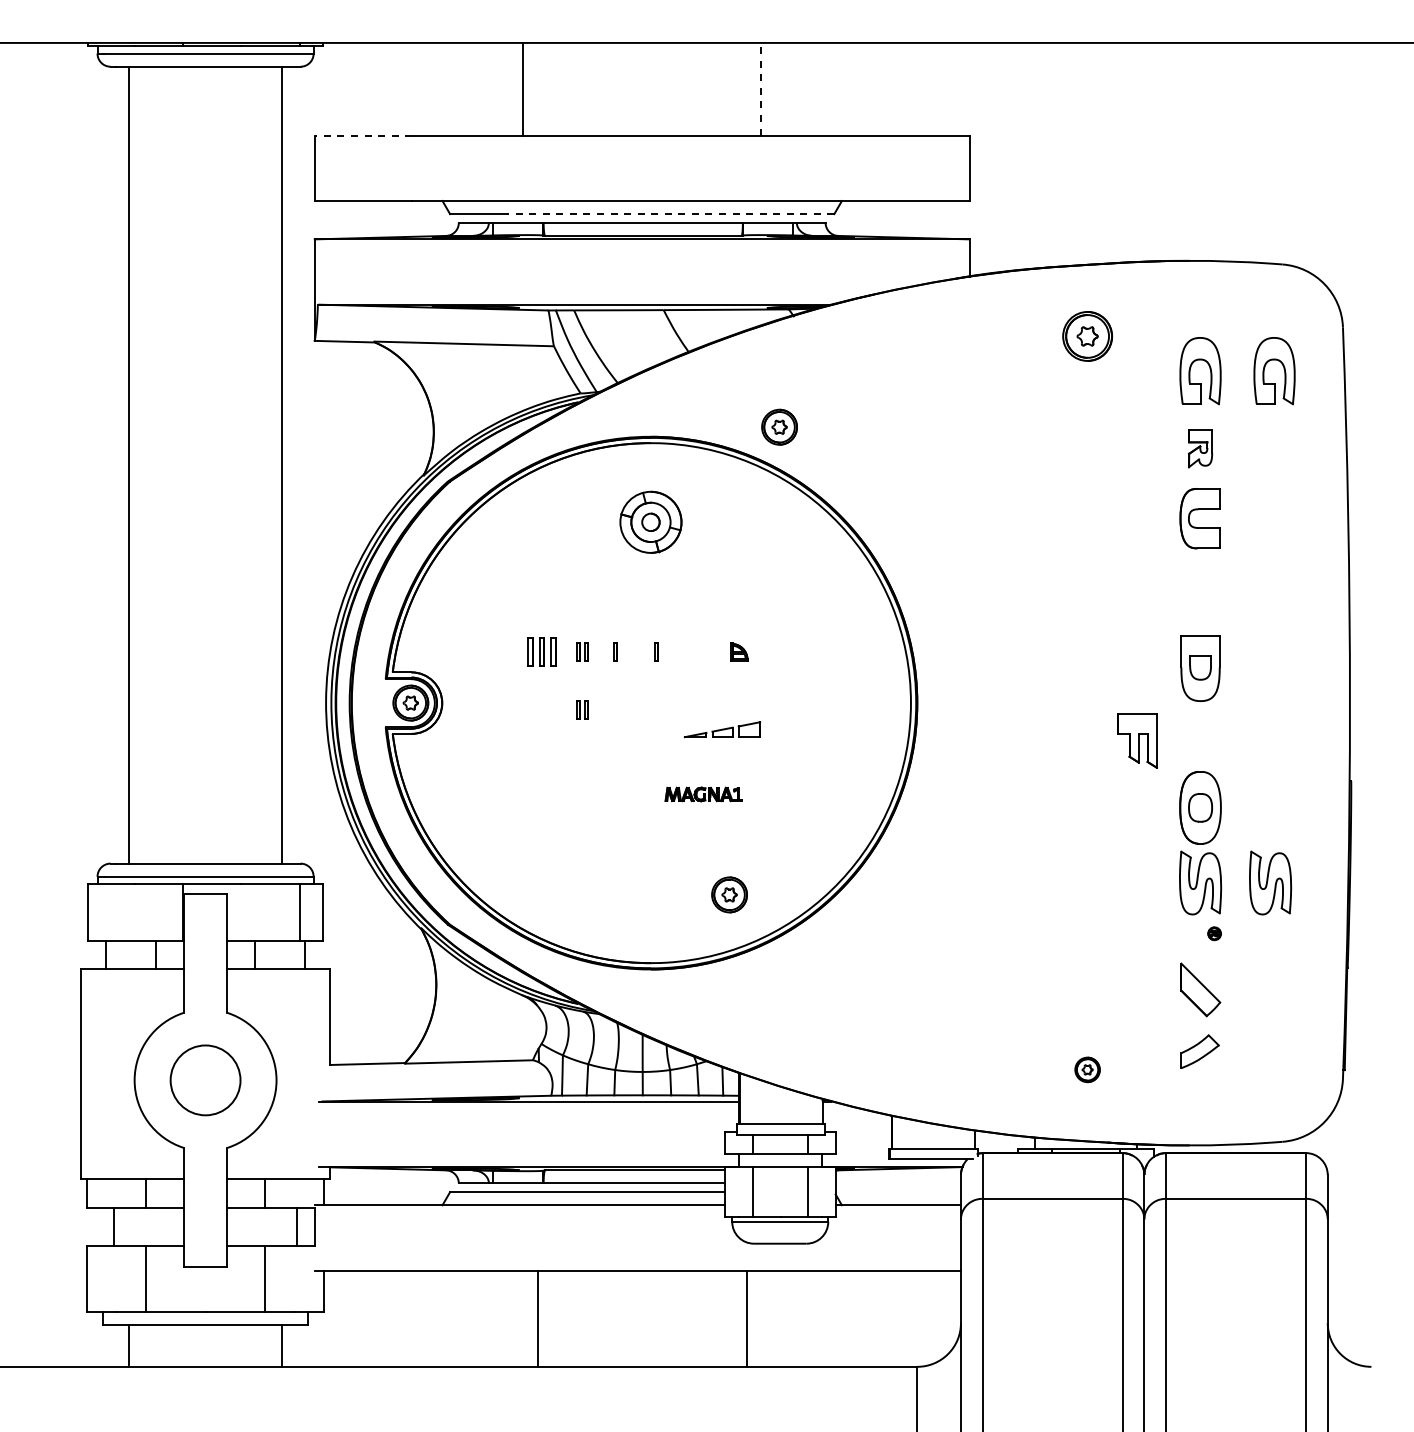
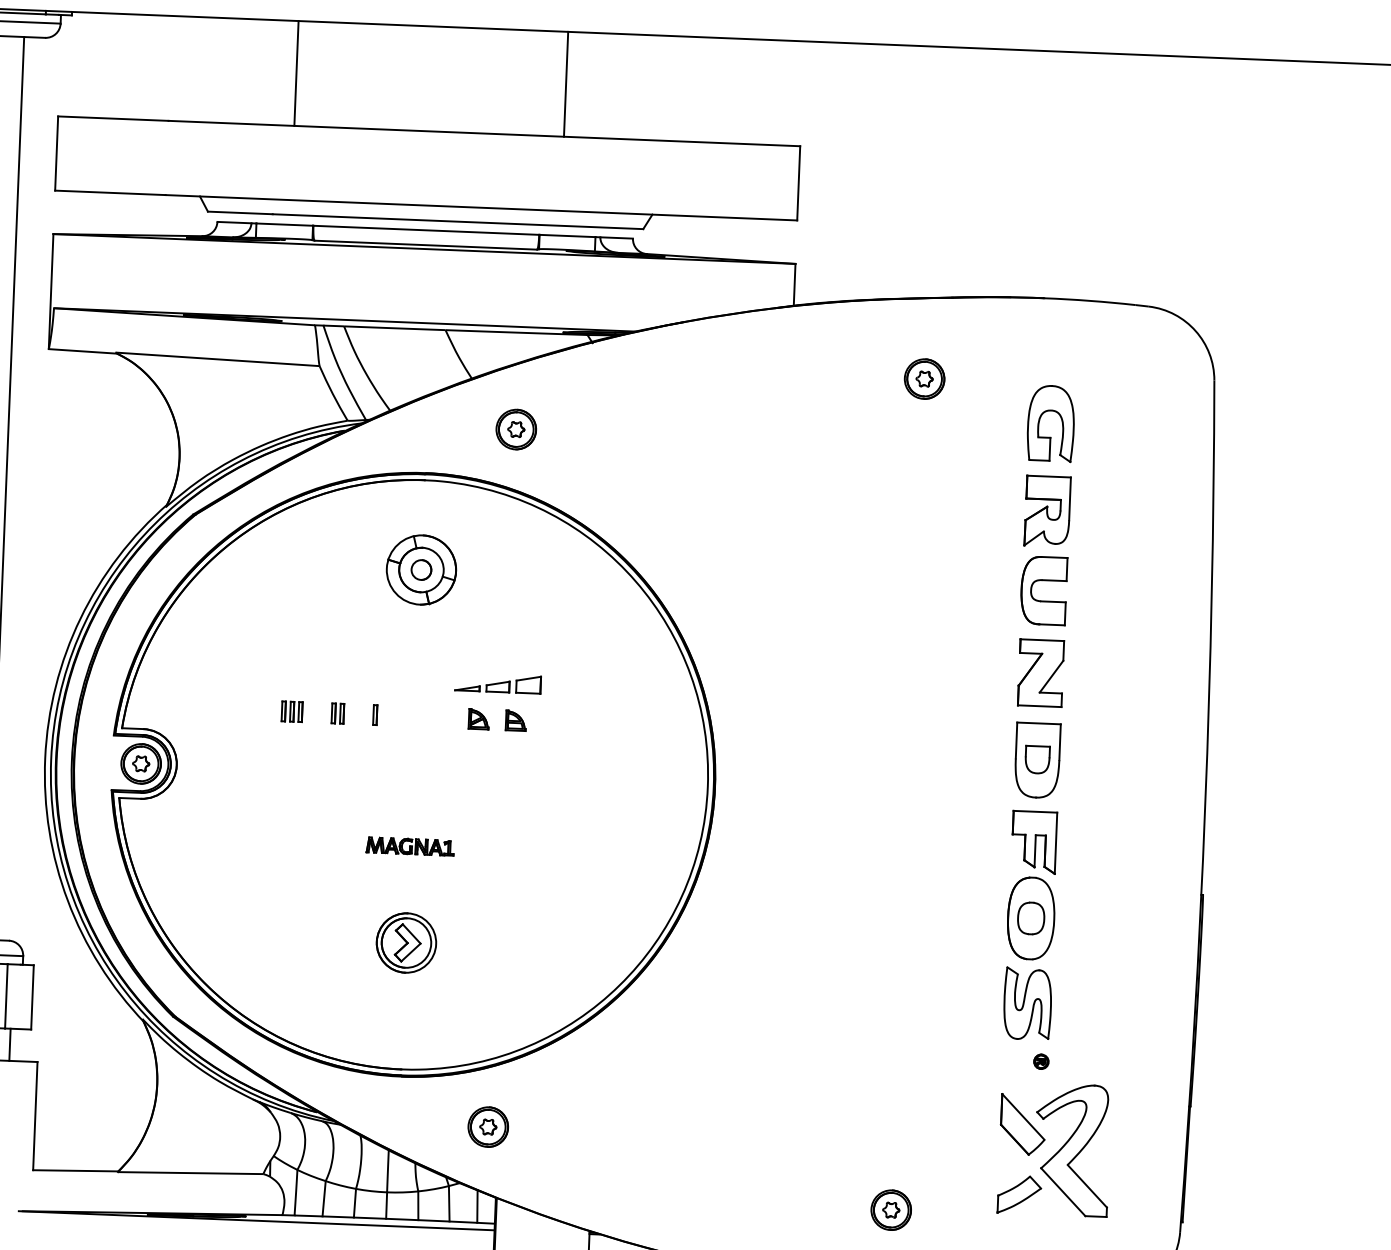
line: (761, 88) -> (566, 83), dashed -> solid
line: (363, 135) -> (113, 118), dashed -> solid
line: (670, 214) -> (457, 222), dashed -> solid
part: (1087, 335) -> (924, 378), size x0.71
part: (1283, 369) -> (1145, 425), removed
part: (779, 426) -> (516, 428), moved
part: (1200, 448) -> (1047, 511), size x1.67
part: (1200, 590) -> (1040, 672), added
part: (541, 651) -> (291, 711), size x0.62
line: (655, 651) -> (420, 716), removed
part: (706, 651) -> (478, 718), added
part: (582, 709) -> (335, 778), removed
part: (722, 729) -> (498, 683), moved
part: (1137, 740) -> (1034, 842), moved
part: (703, 794) -> (409, 846), moved
part: (650, 851) -> (405, 942), added
part: (1270, 882) -> (1107, 1006), removed
part: (729, 894) -> (488, 1126), moved
part: (1244, 1010) -> (1071, 1150), added
part: (1087, 1069) -> (891, 1209), size x1.43

